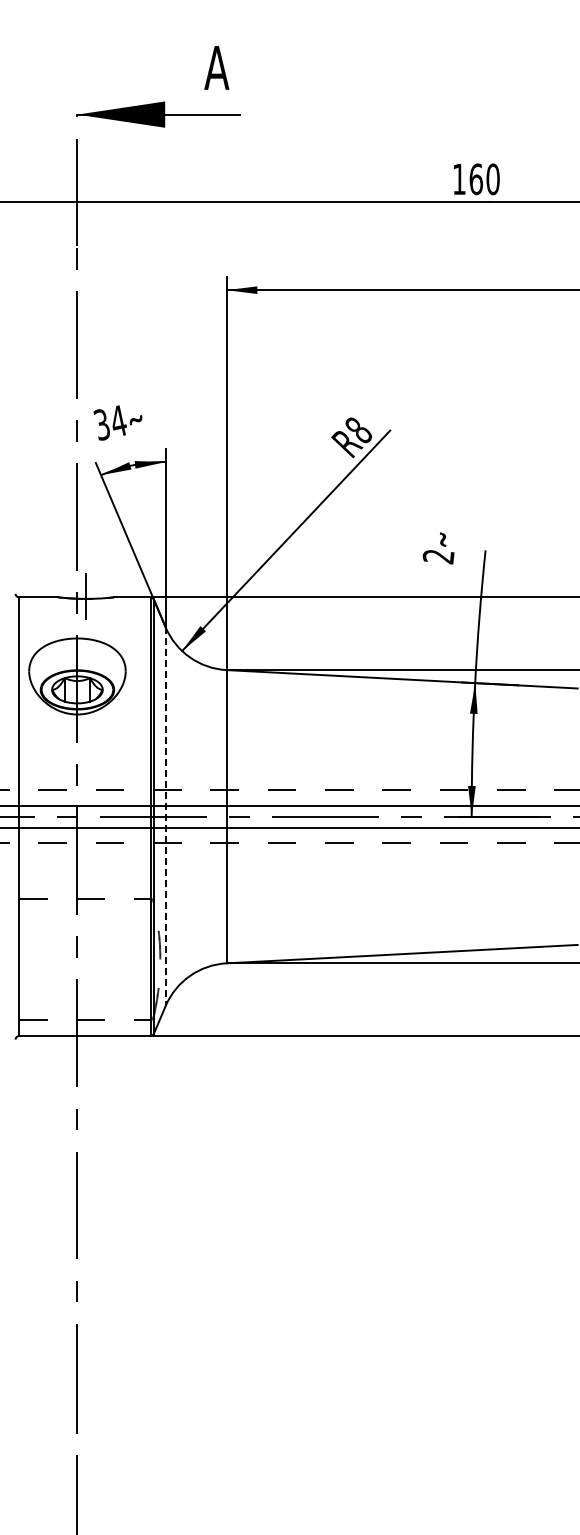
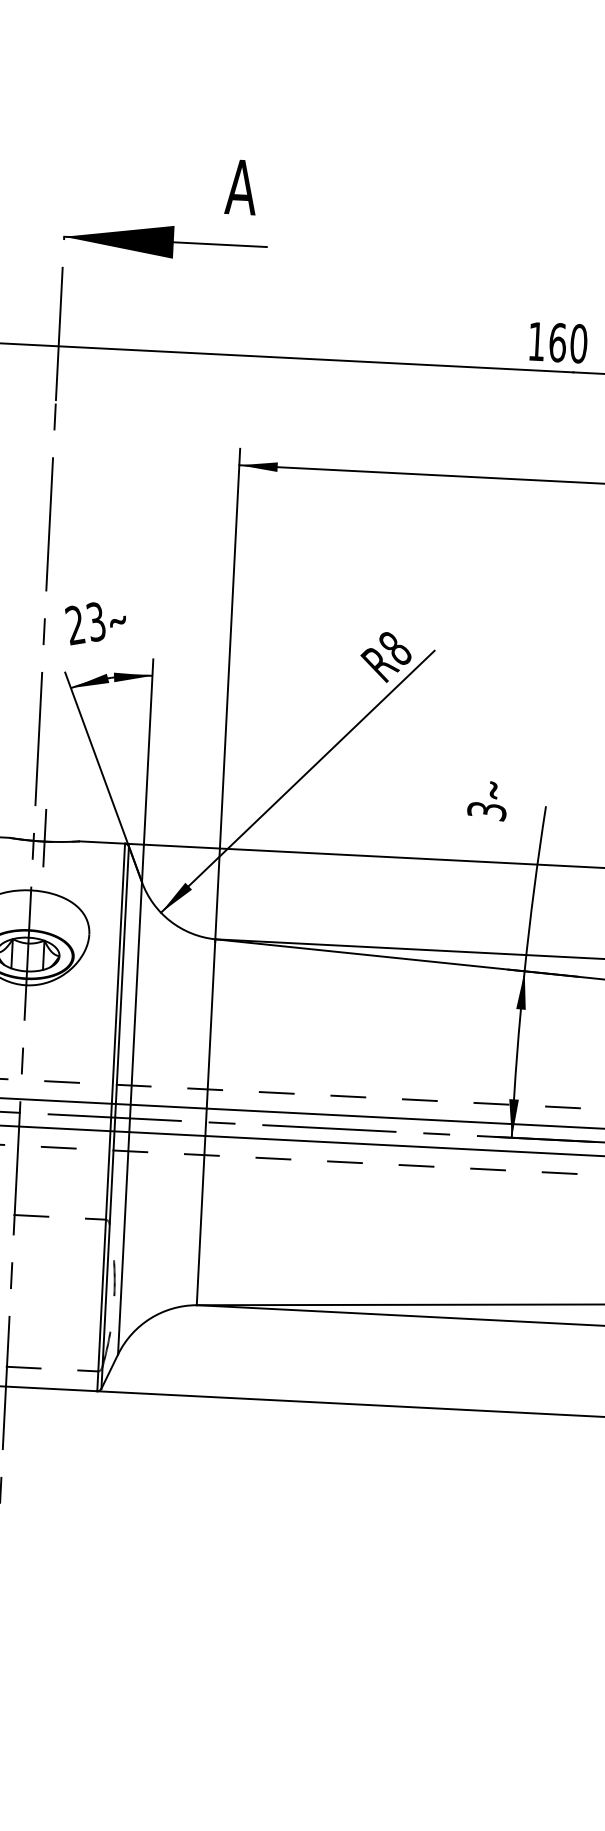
text: (109, 422) -> (84, 622), 34 -> 23
text: (438, 556) -> (486, 810), 2 -> 3
line: (165, 817) -> (129, 1119), dashed -> solid

